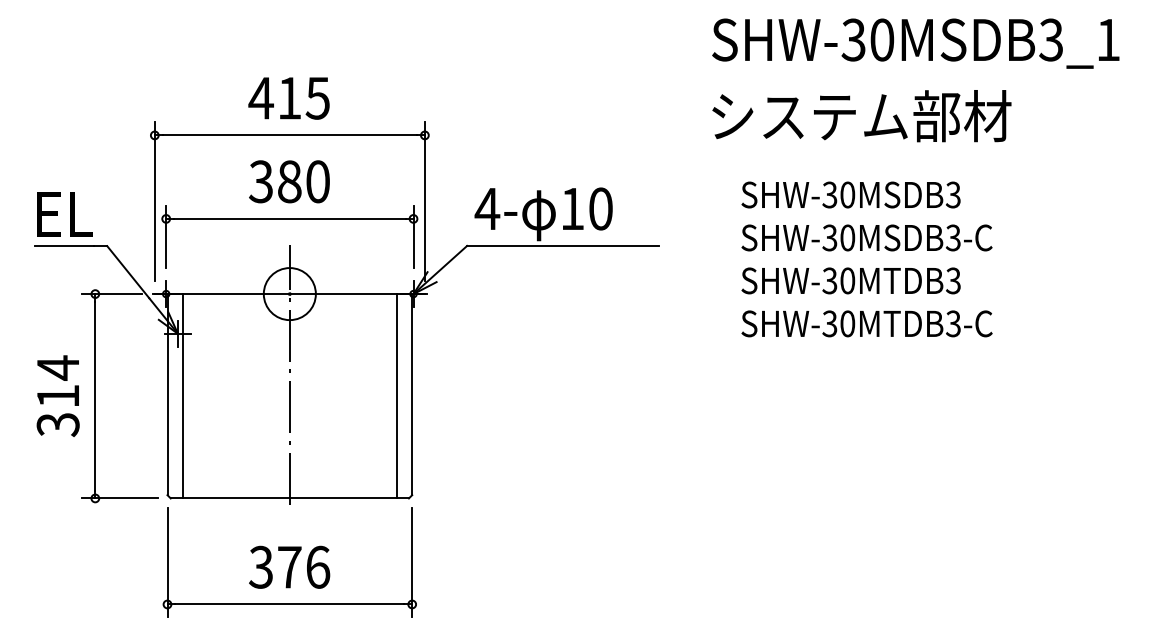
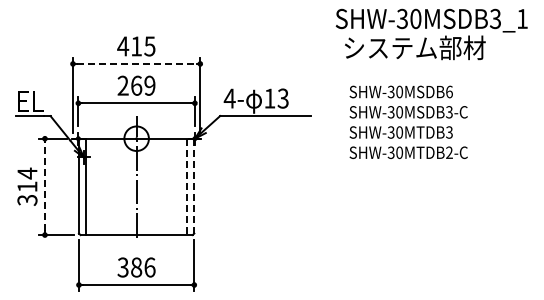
text: (862, 115) -> (415, 47), moved
line: (289, 134) -> (136, 63), solid -> dashed
text: (289, 181) -> (136, 85), 380 -> 269
text: (953, 193) -> (449, 91), SHW-30MSDB3 -> SHW-30MSDB6
text: (599, 208) -> (282, 98), 10 -> 13
text: (953, 325) -> (449, 153), SHW-30MTDB3-C -> SHW-30MTDB2-C
line: (94, 395) -> (44, 186), solid -> dashed
line: (412, 395) -> (194, 186), solid -> dashed
line: (397, 397) -> (187, 187), solid -> dashed
text: (289, 567) -> (136, 267), 376 -> 386

